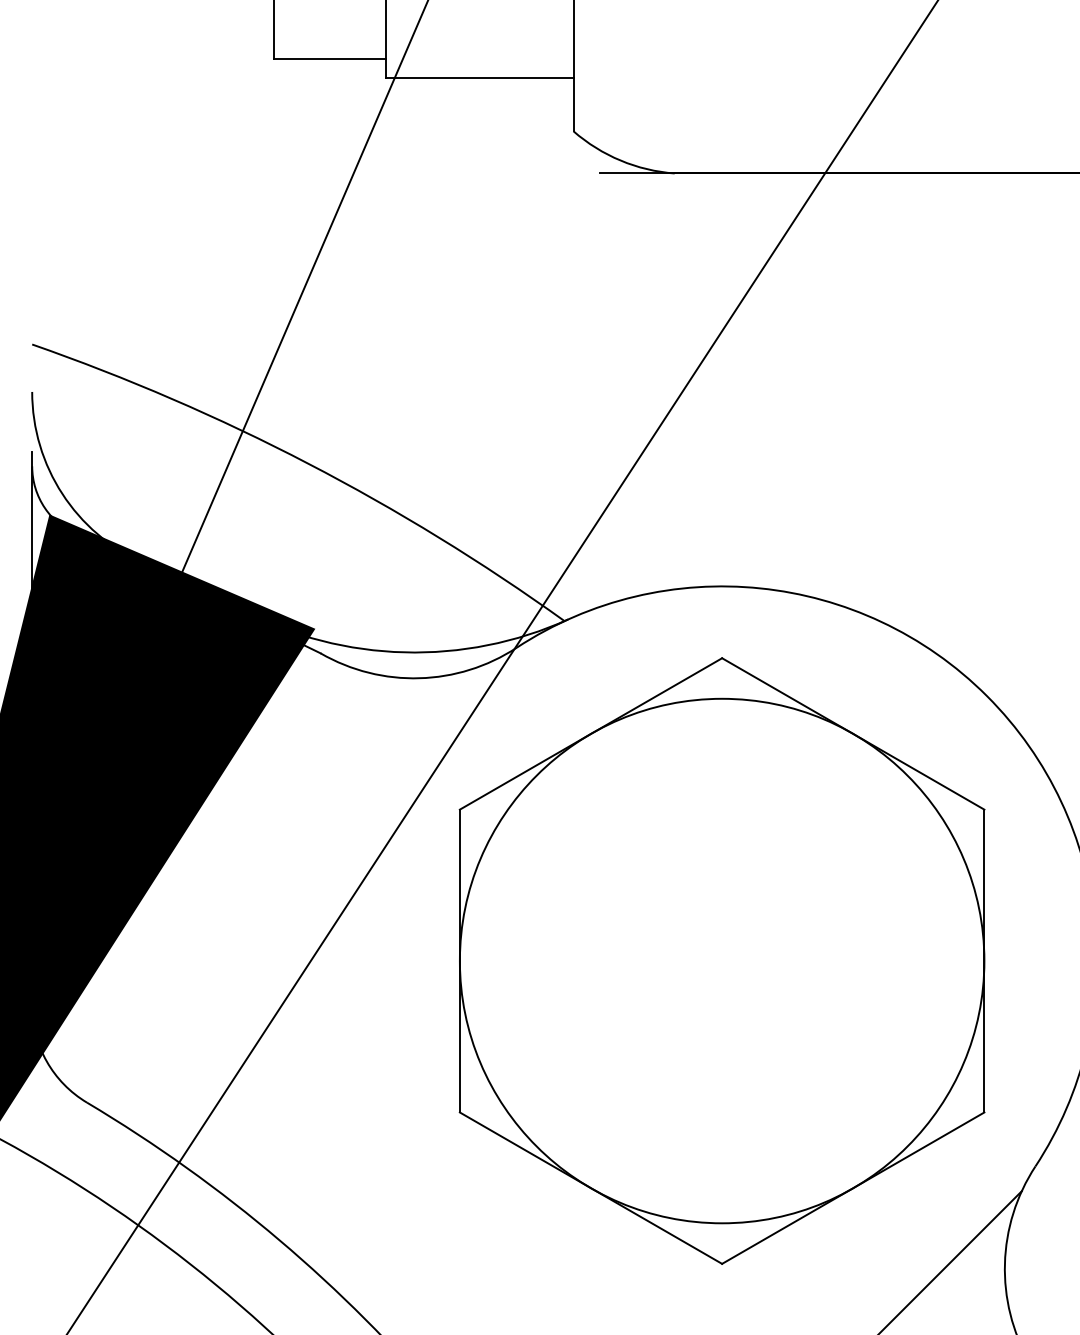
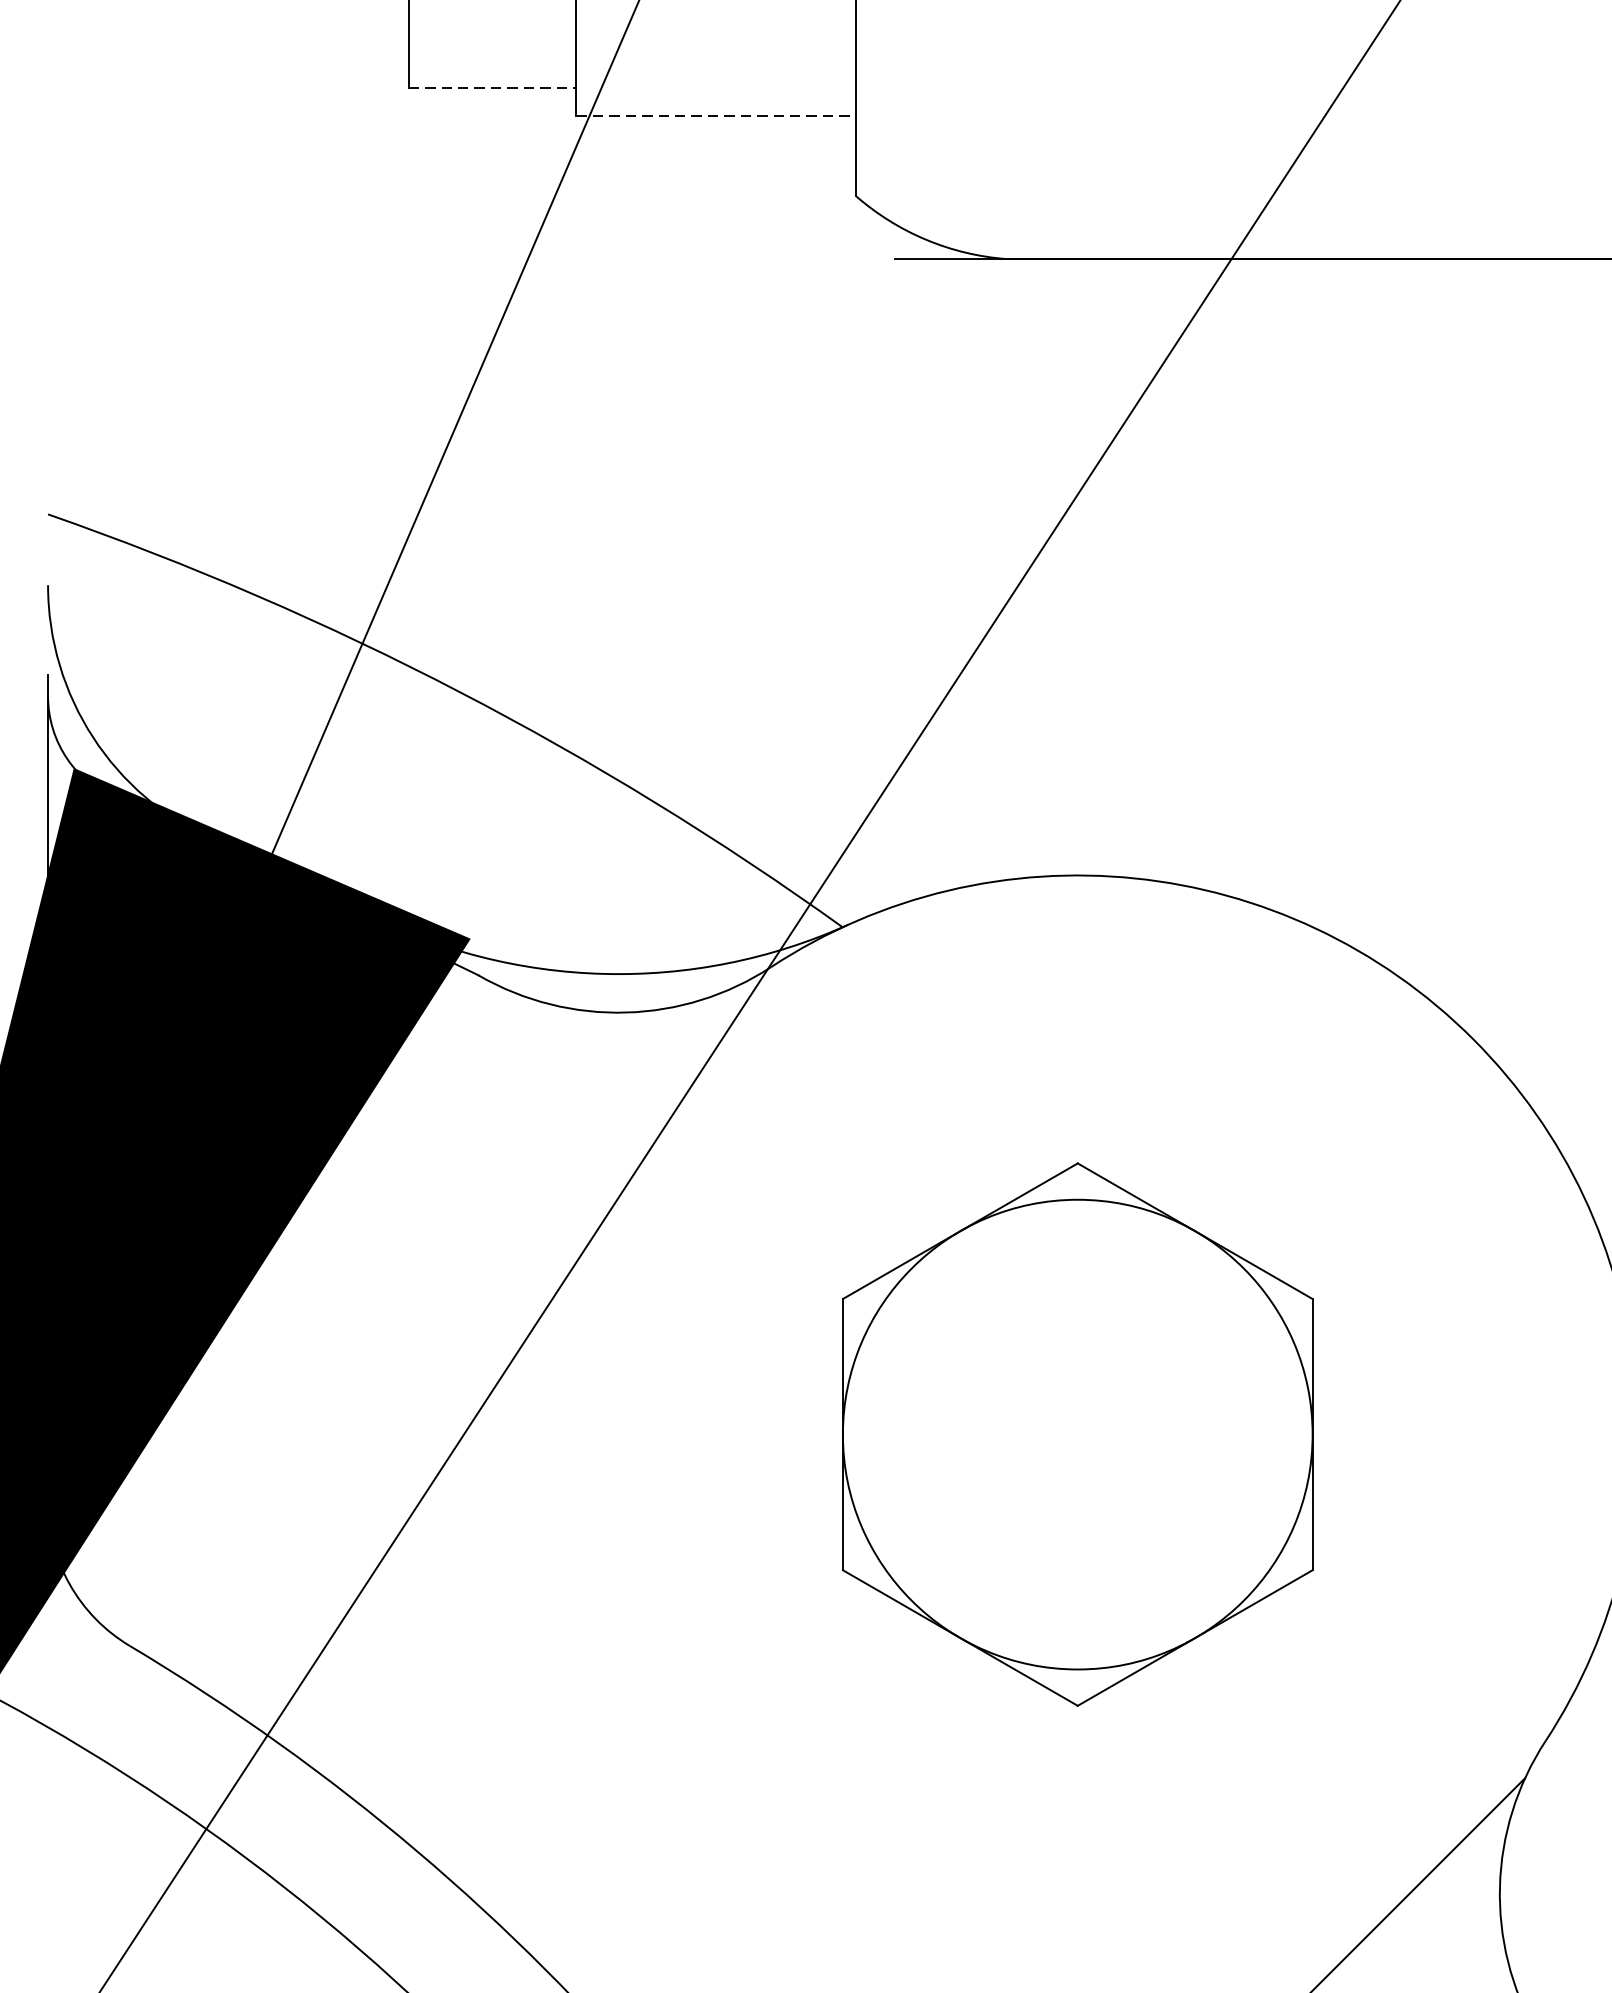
line: (330, 58) -> (493, 87), solid -> dashed
line: (479, 77) -> (715, 115), solid -> dashed
part: (721, 960) -> (1076, 1433), size x0.6

